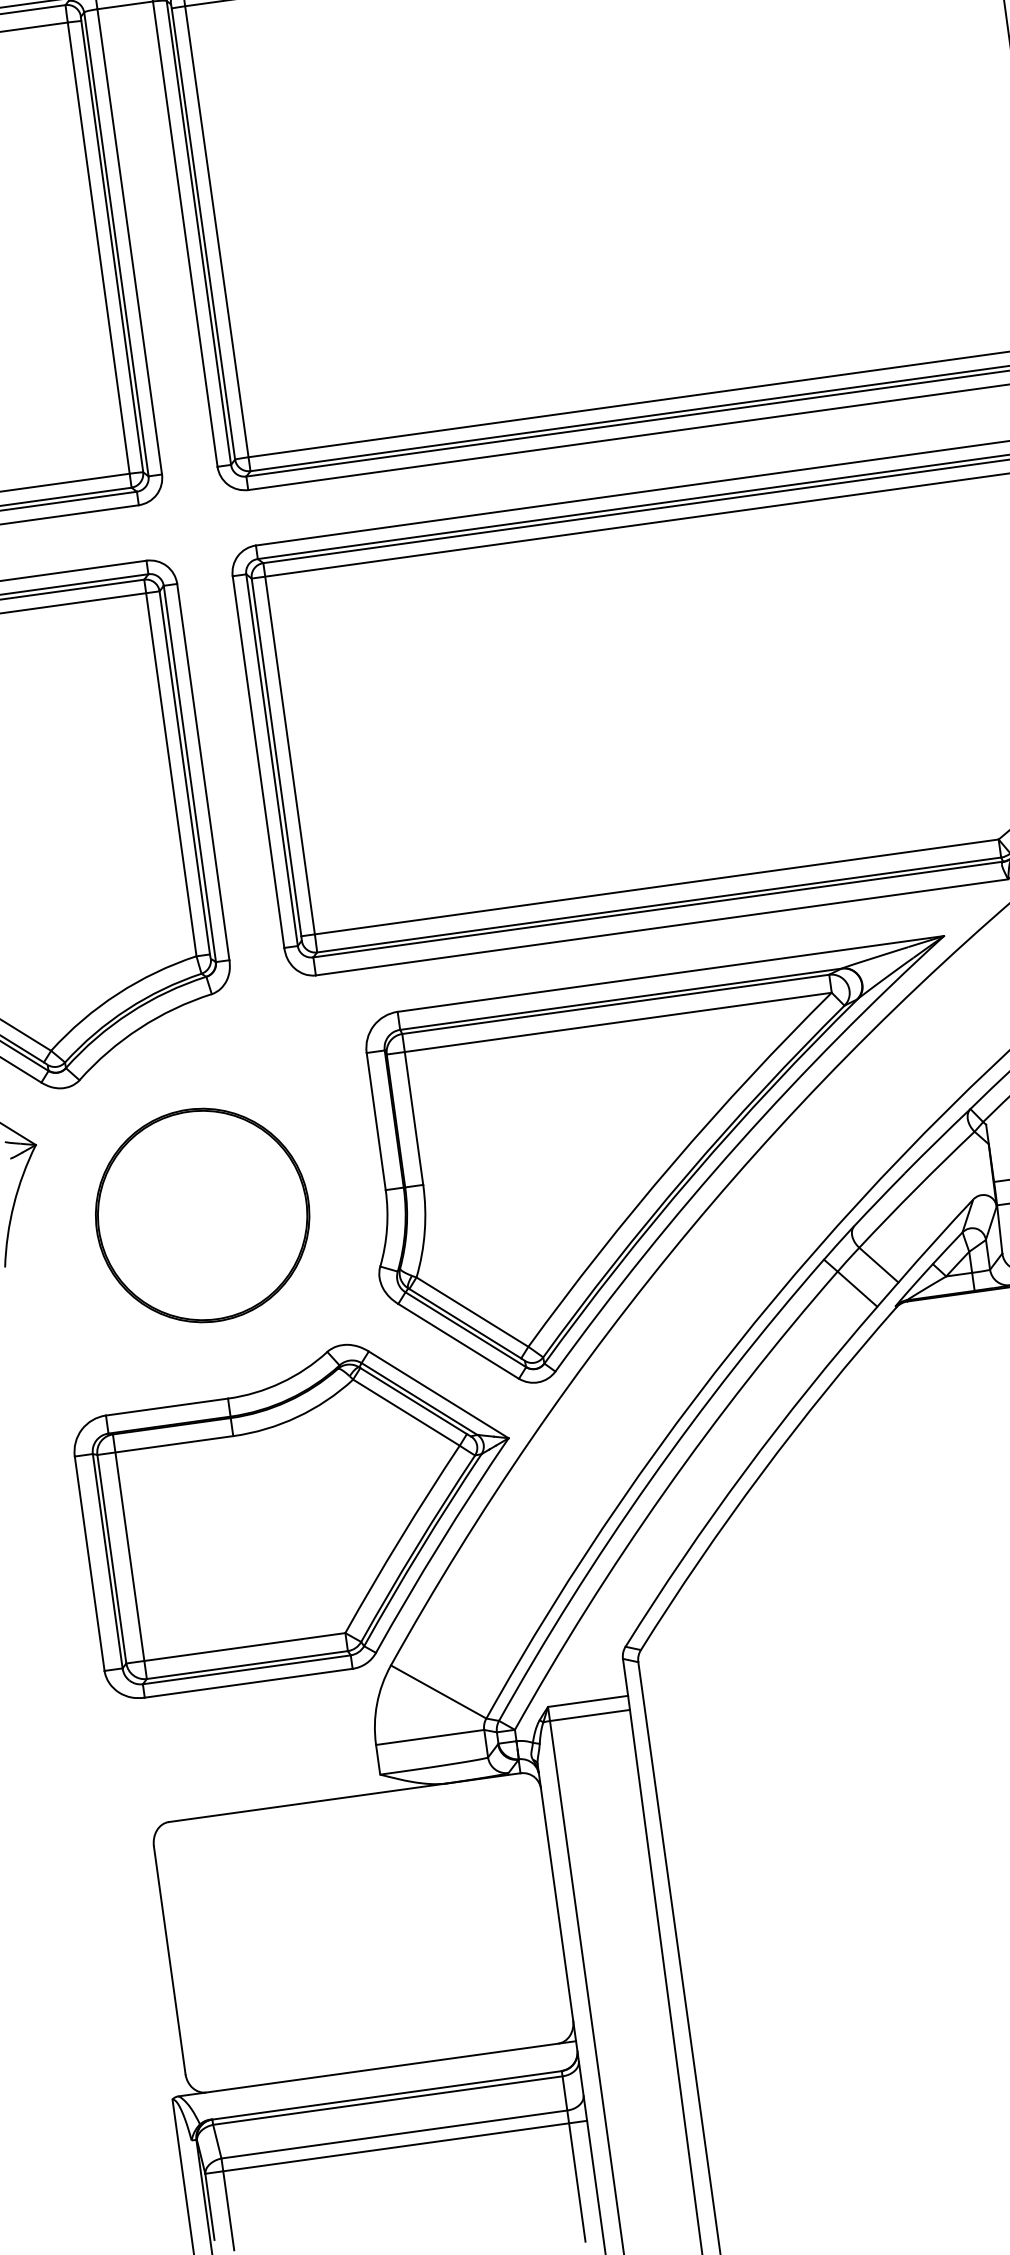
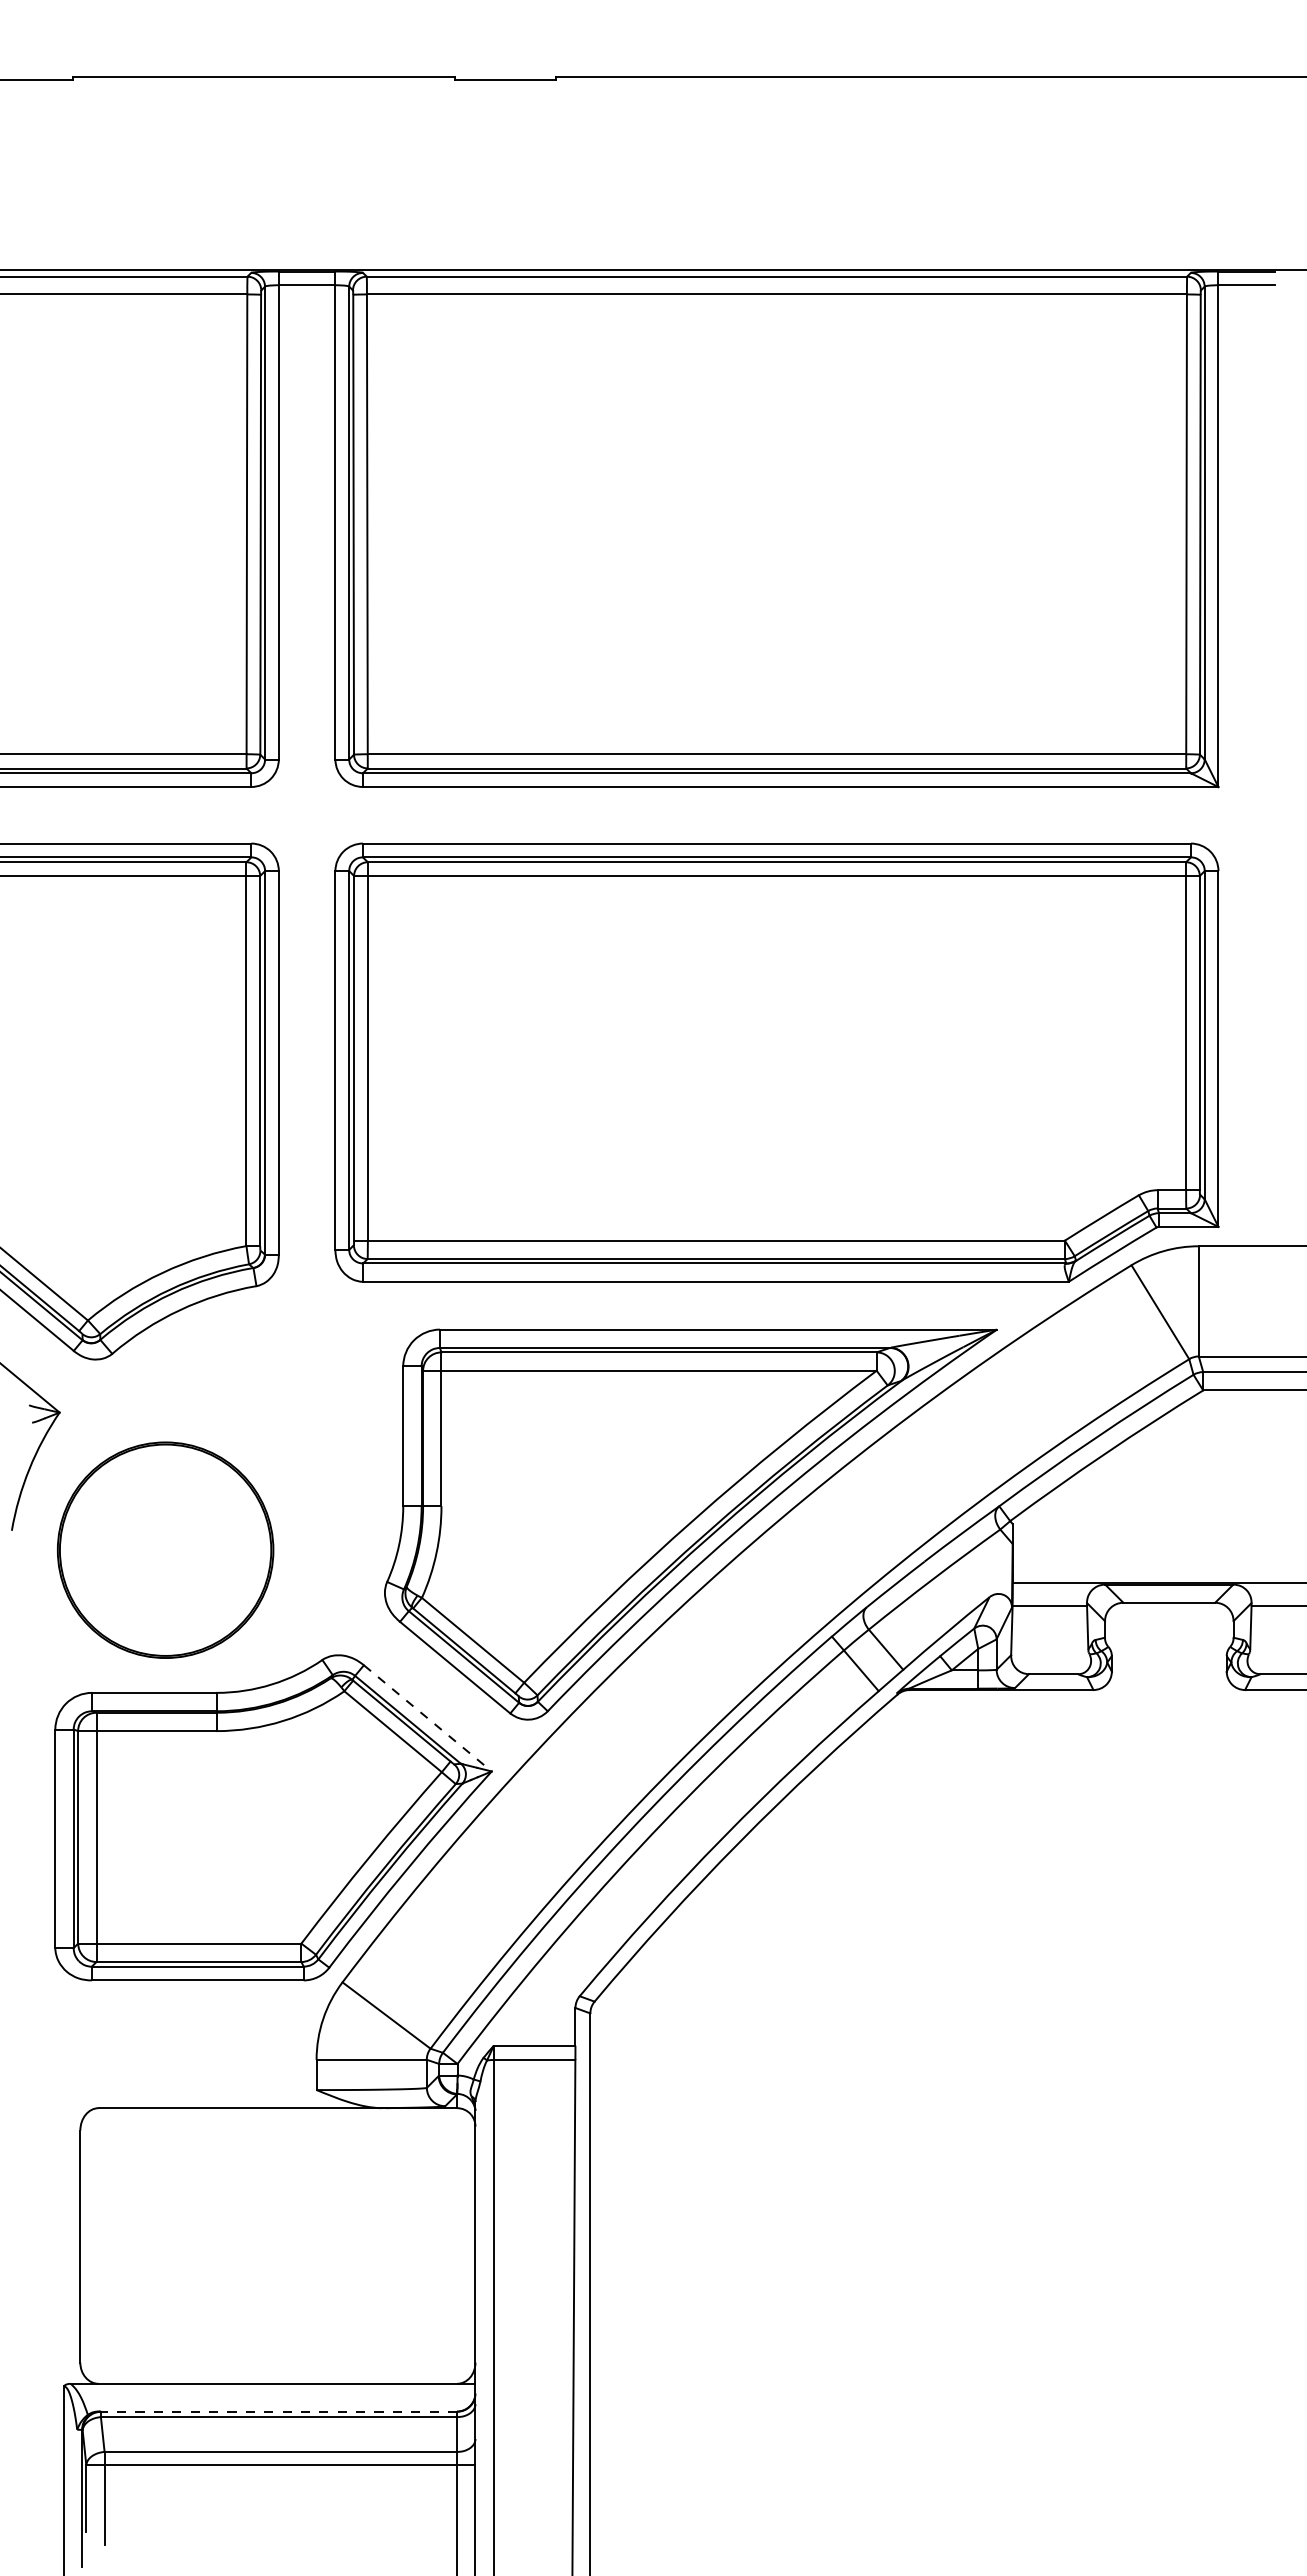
part: (202, 1214) -> (165, 1549), moved
line: (439, 1394) -> (428, 1718), solid -> dashed
line: (386, 2095) -> (278, 2411), solid -> dashed

